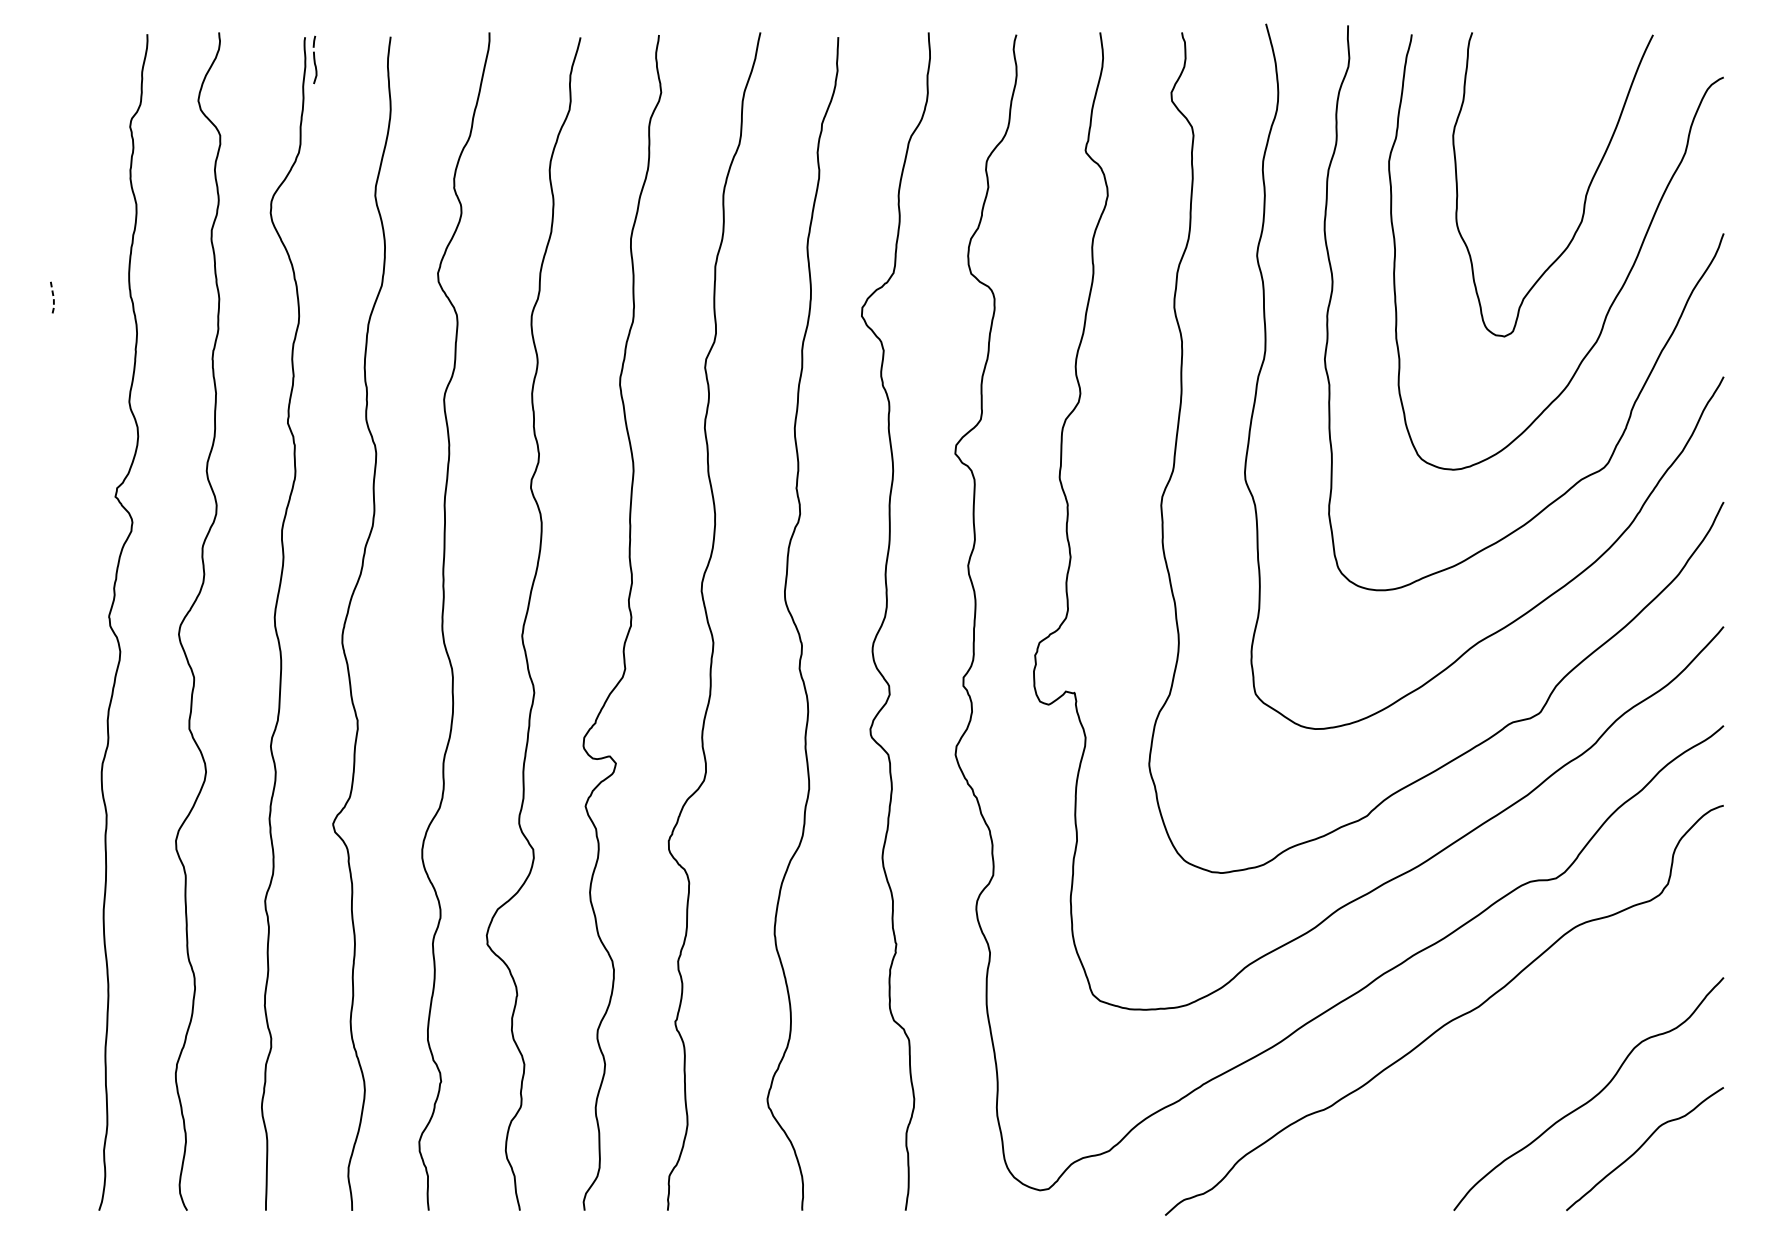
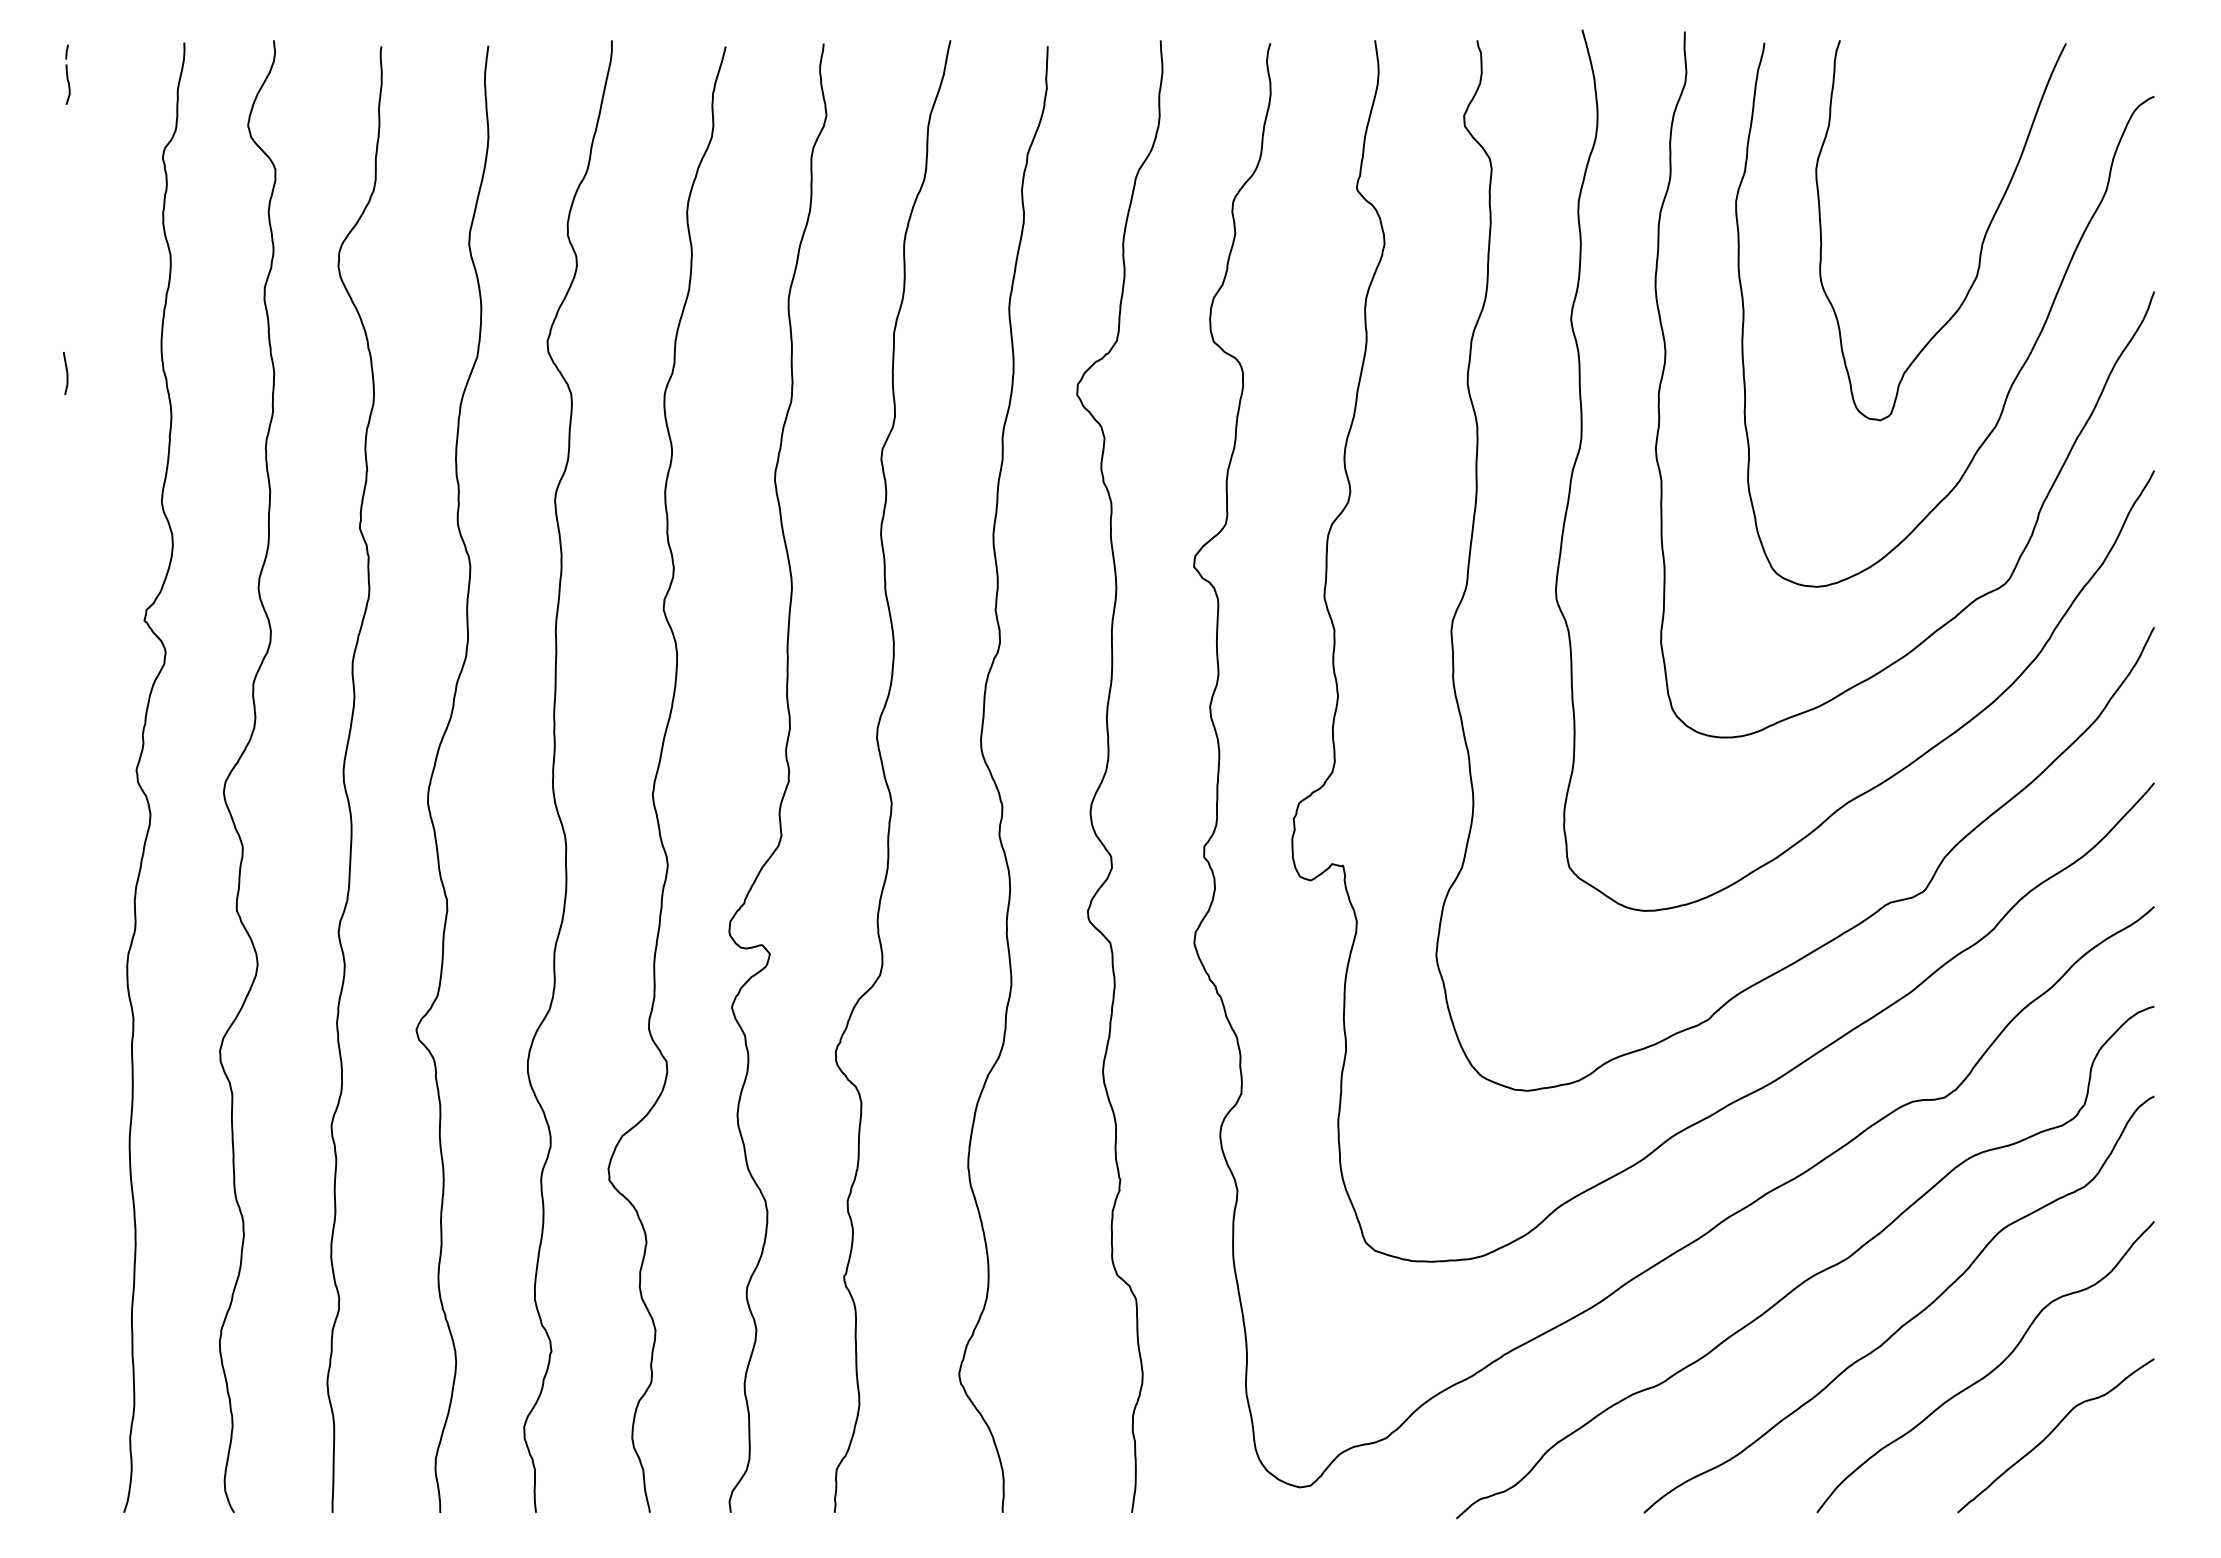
part: (314, 59) -> (67, 74), moved
line: (53, 299) -> (67, 374), dashed -> solid
curve: (1527, 1056) -> (1909, 1319), added

